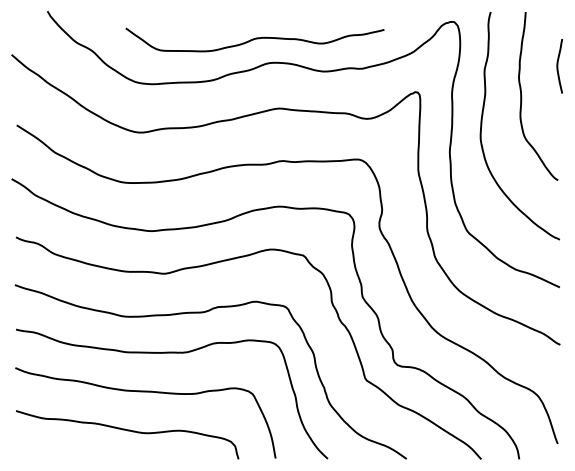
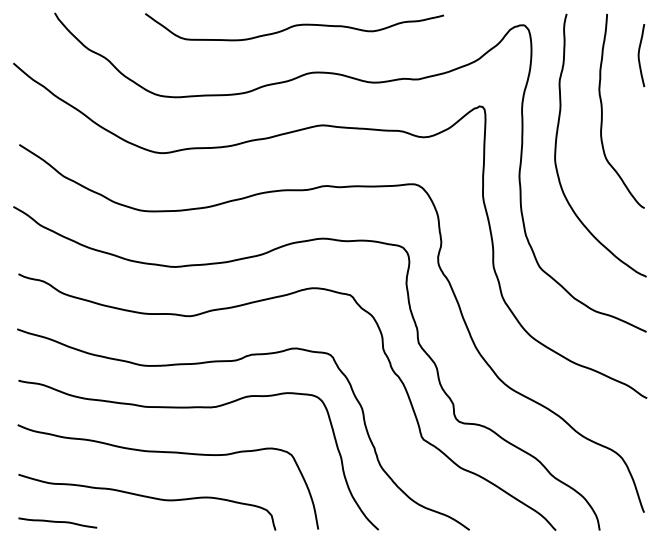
curve: (255, 39) -> (294, 26), moved
curve: (558, 66) -> (639, 55), moved
curve: (49, 452) -> (57, 522), added

